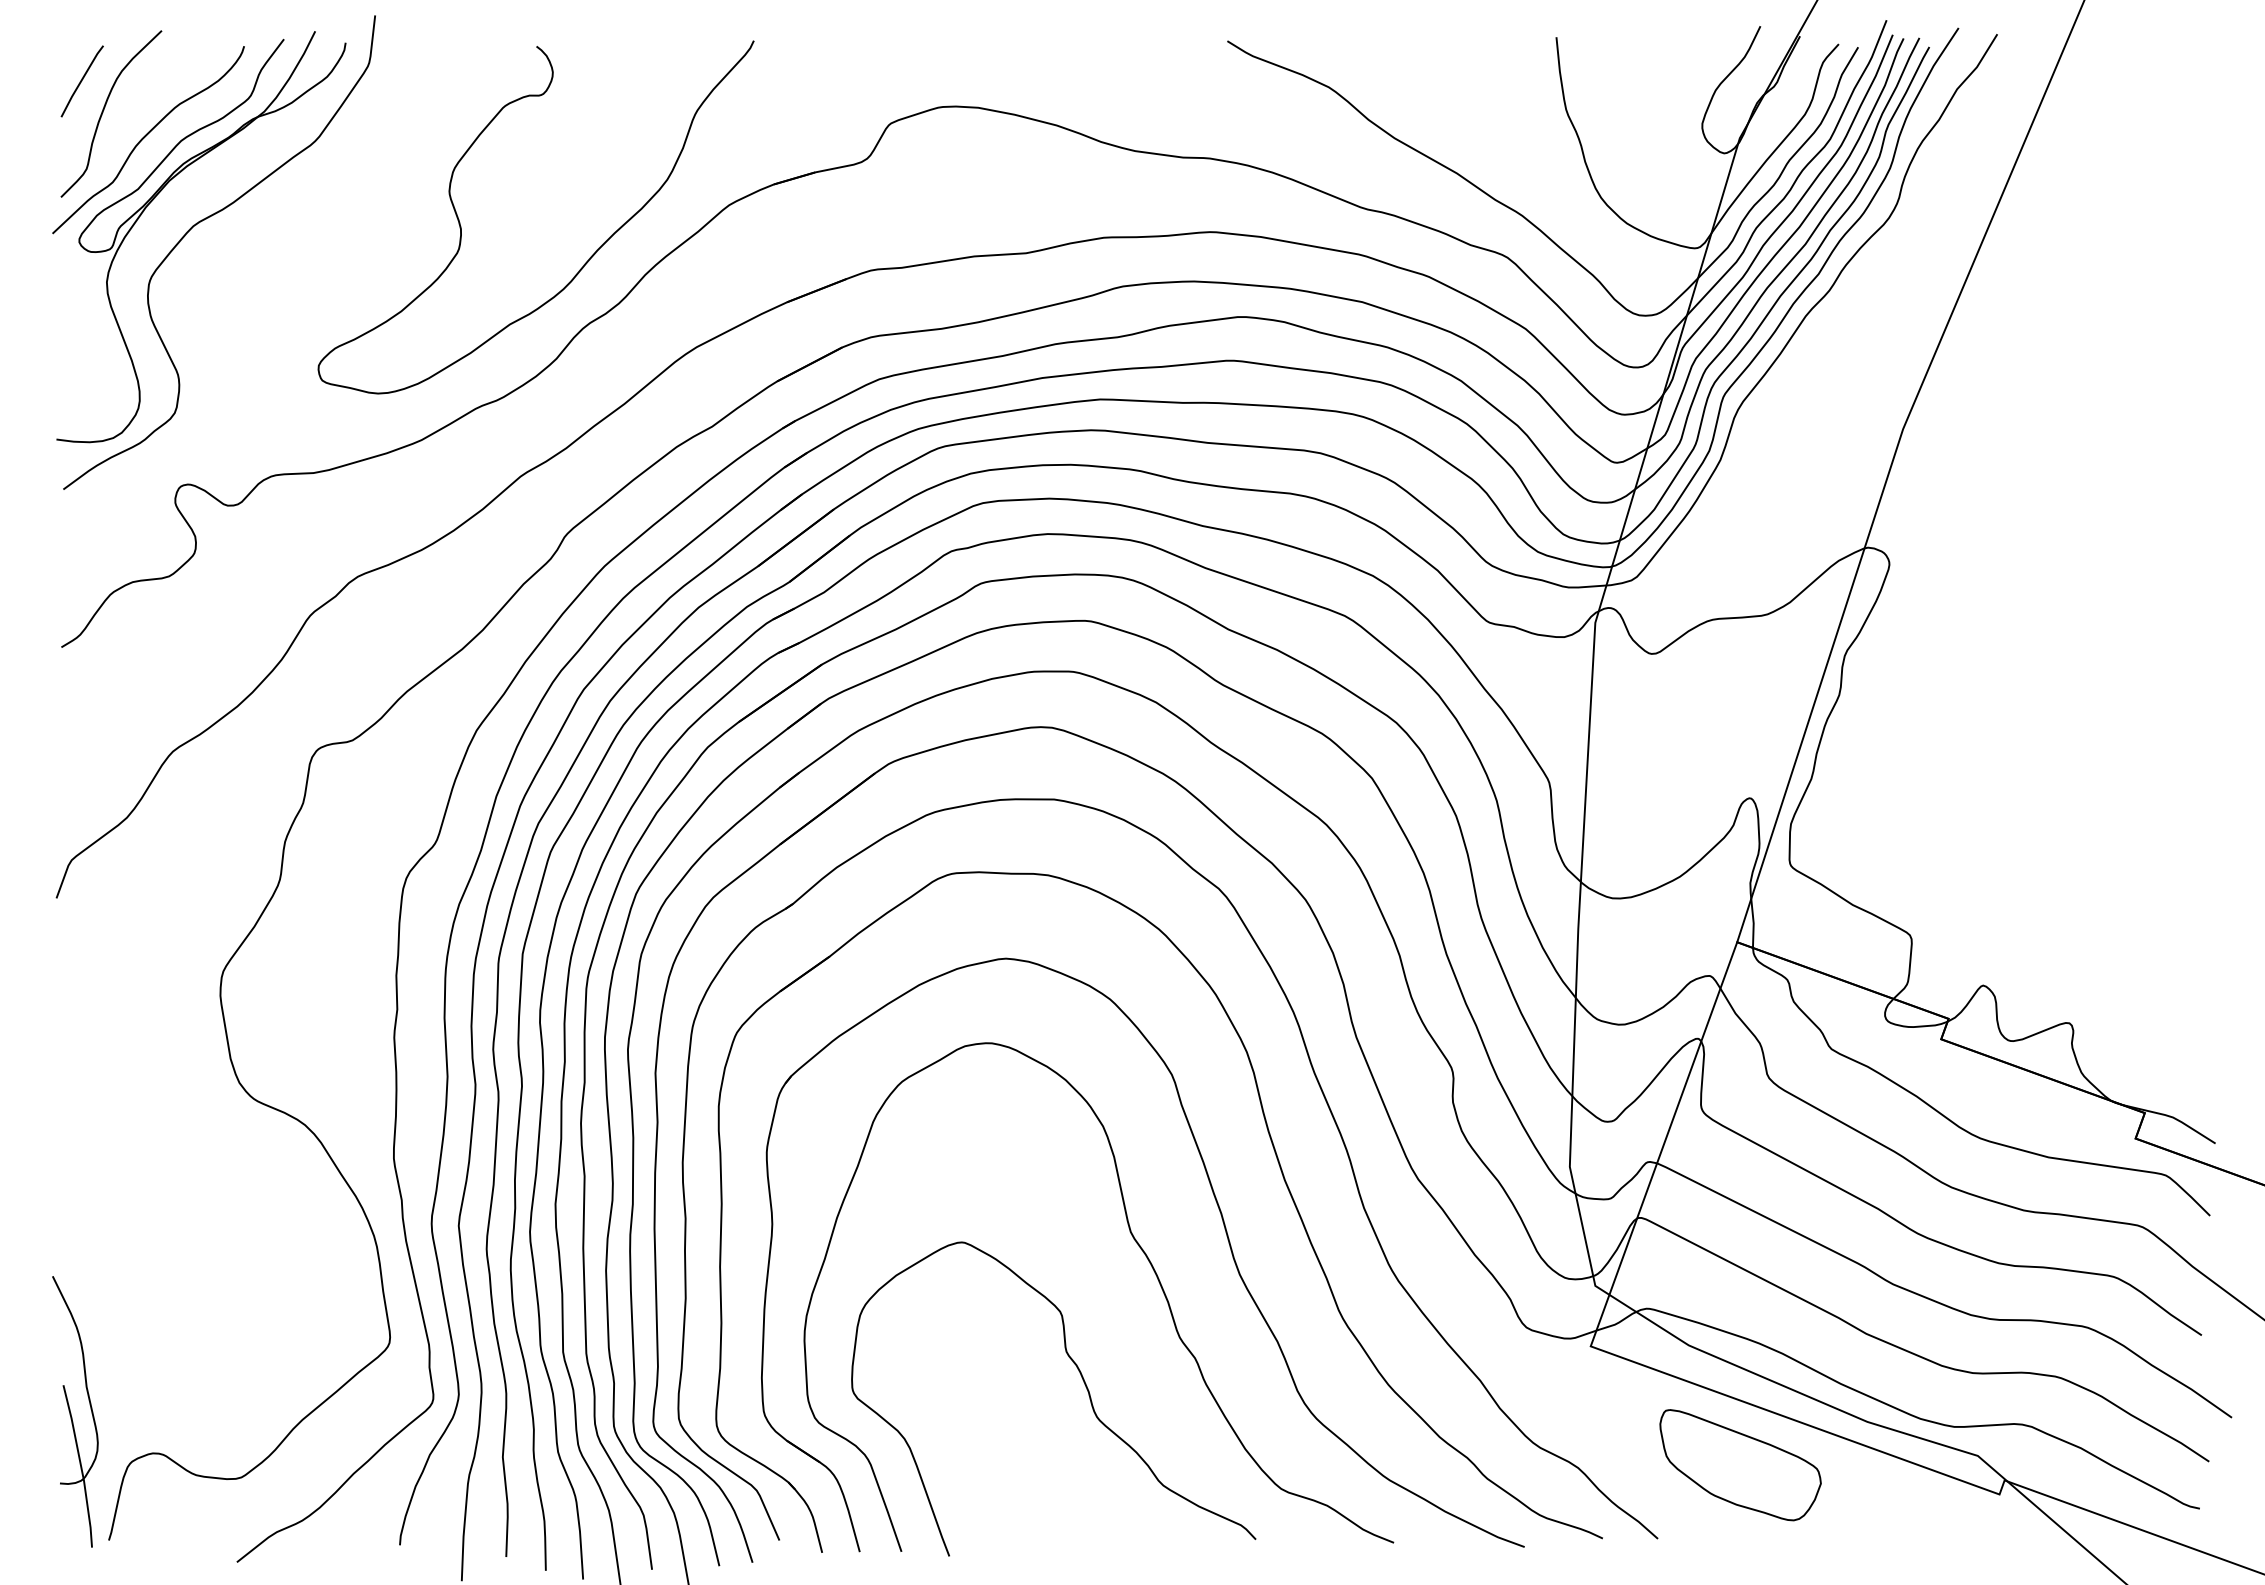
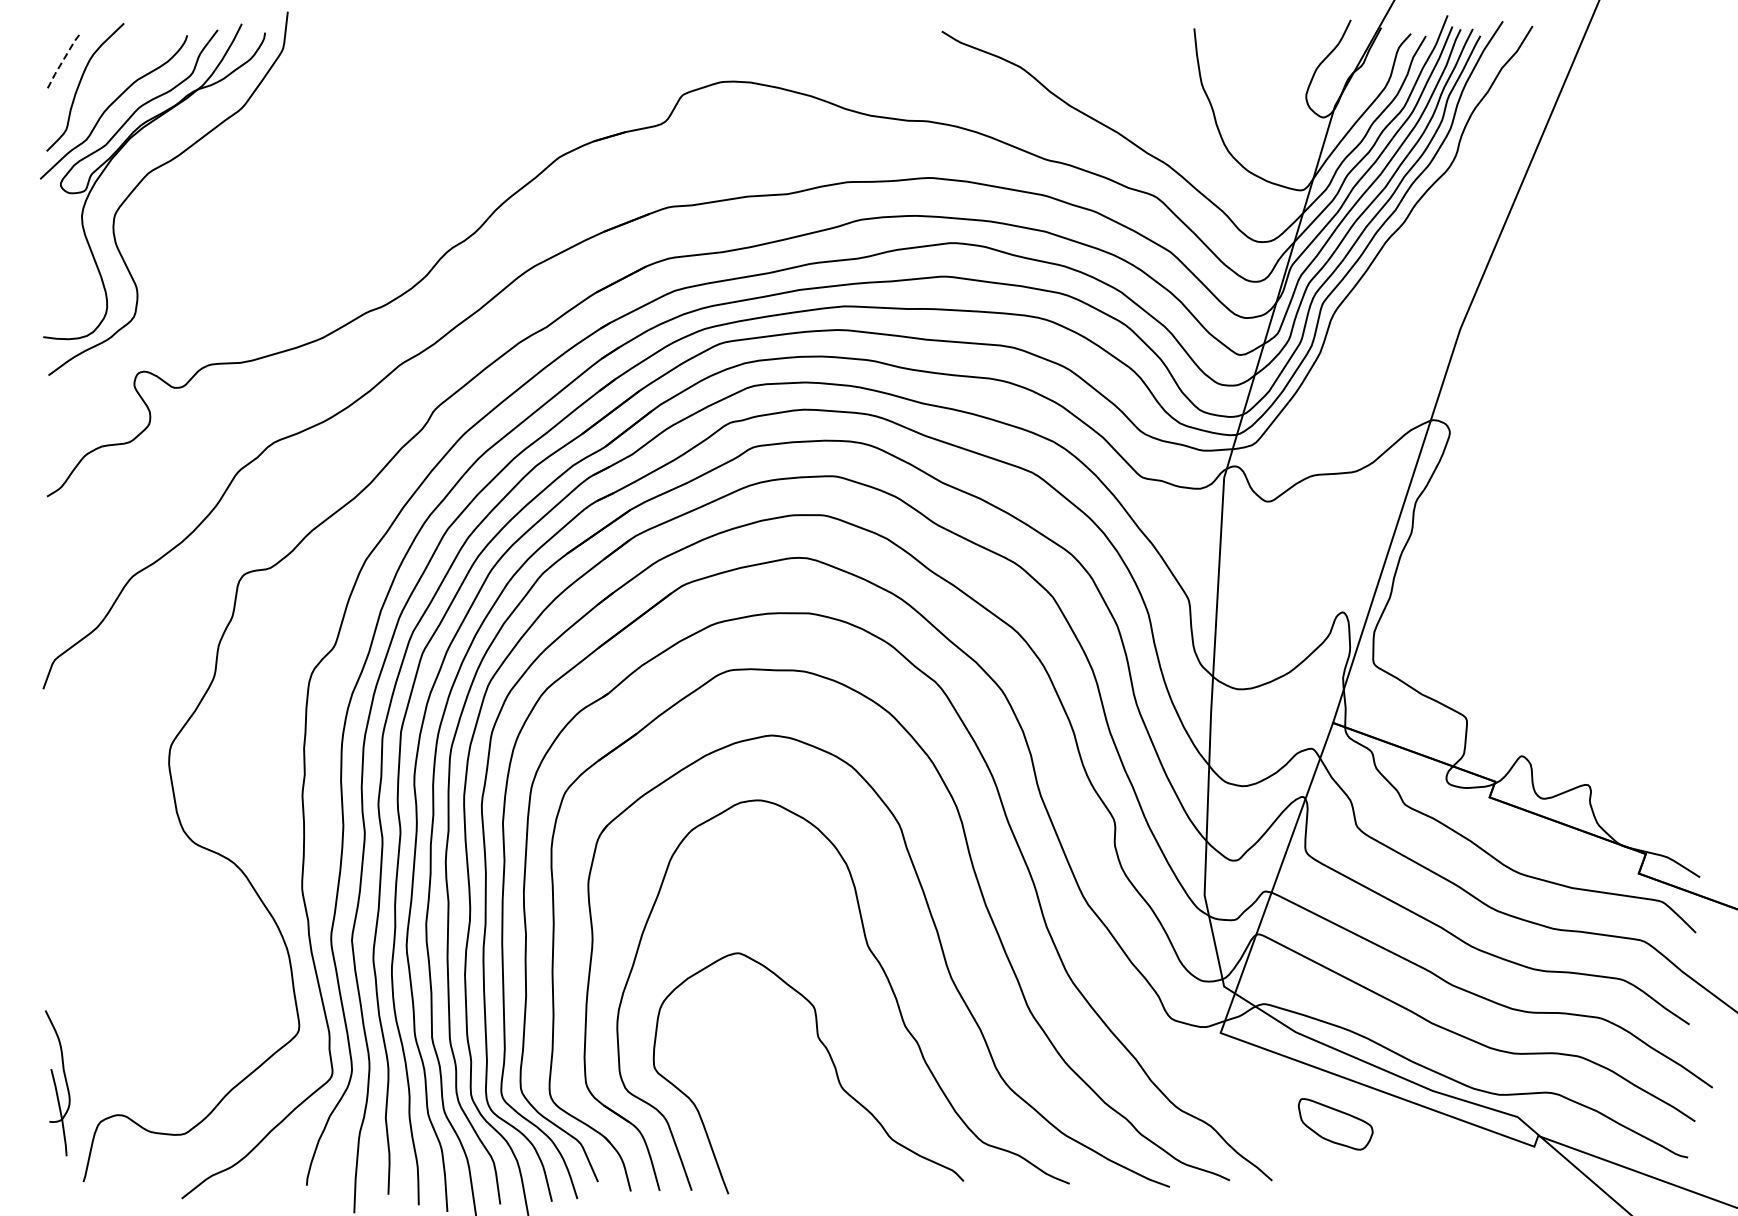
line: (81, 81) -> (62, 62), solid -> dashed
curve: (584, 262) -> (448, 201), removed
part: (75, 1412) -> (57, 1083), size x0.7
part: (1740, 1465) -> (1335, 1124), size x0.6

